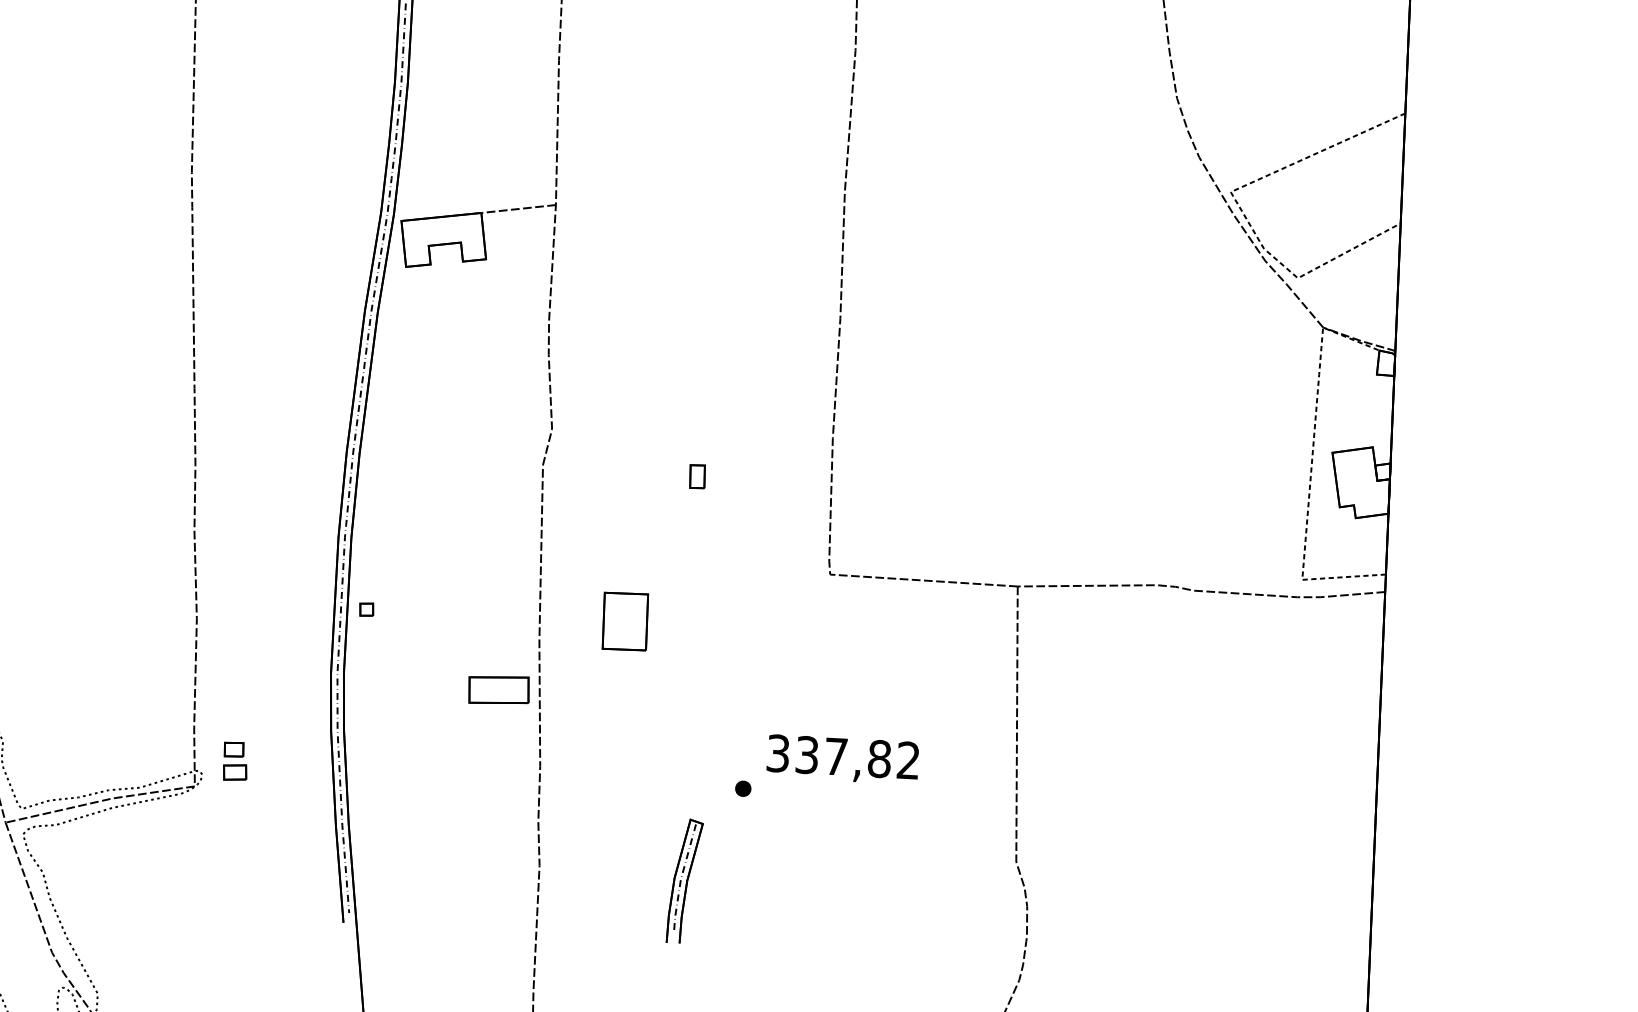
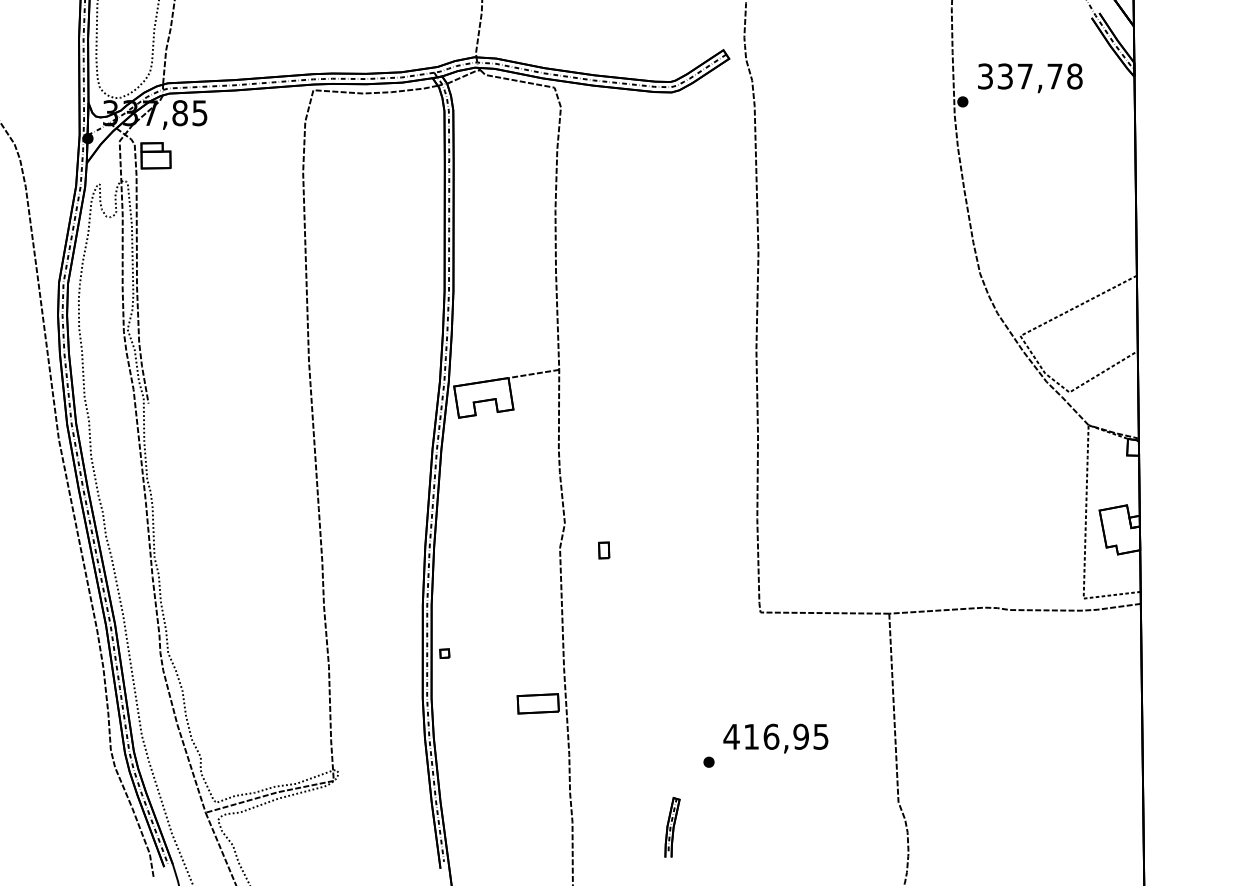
part: (698, 476) -> (604, 550), moved
part: (625, 620) -> (622, 651), removed
text: (842, 756) -> (775, 736), 337,82 -> 416,95
part: (235, 761) -> (360, 762), removed
part: (684, 881) -> (672, 827), size x0.7

